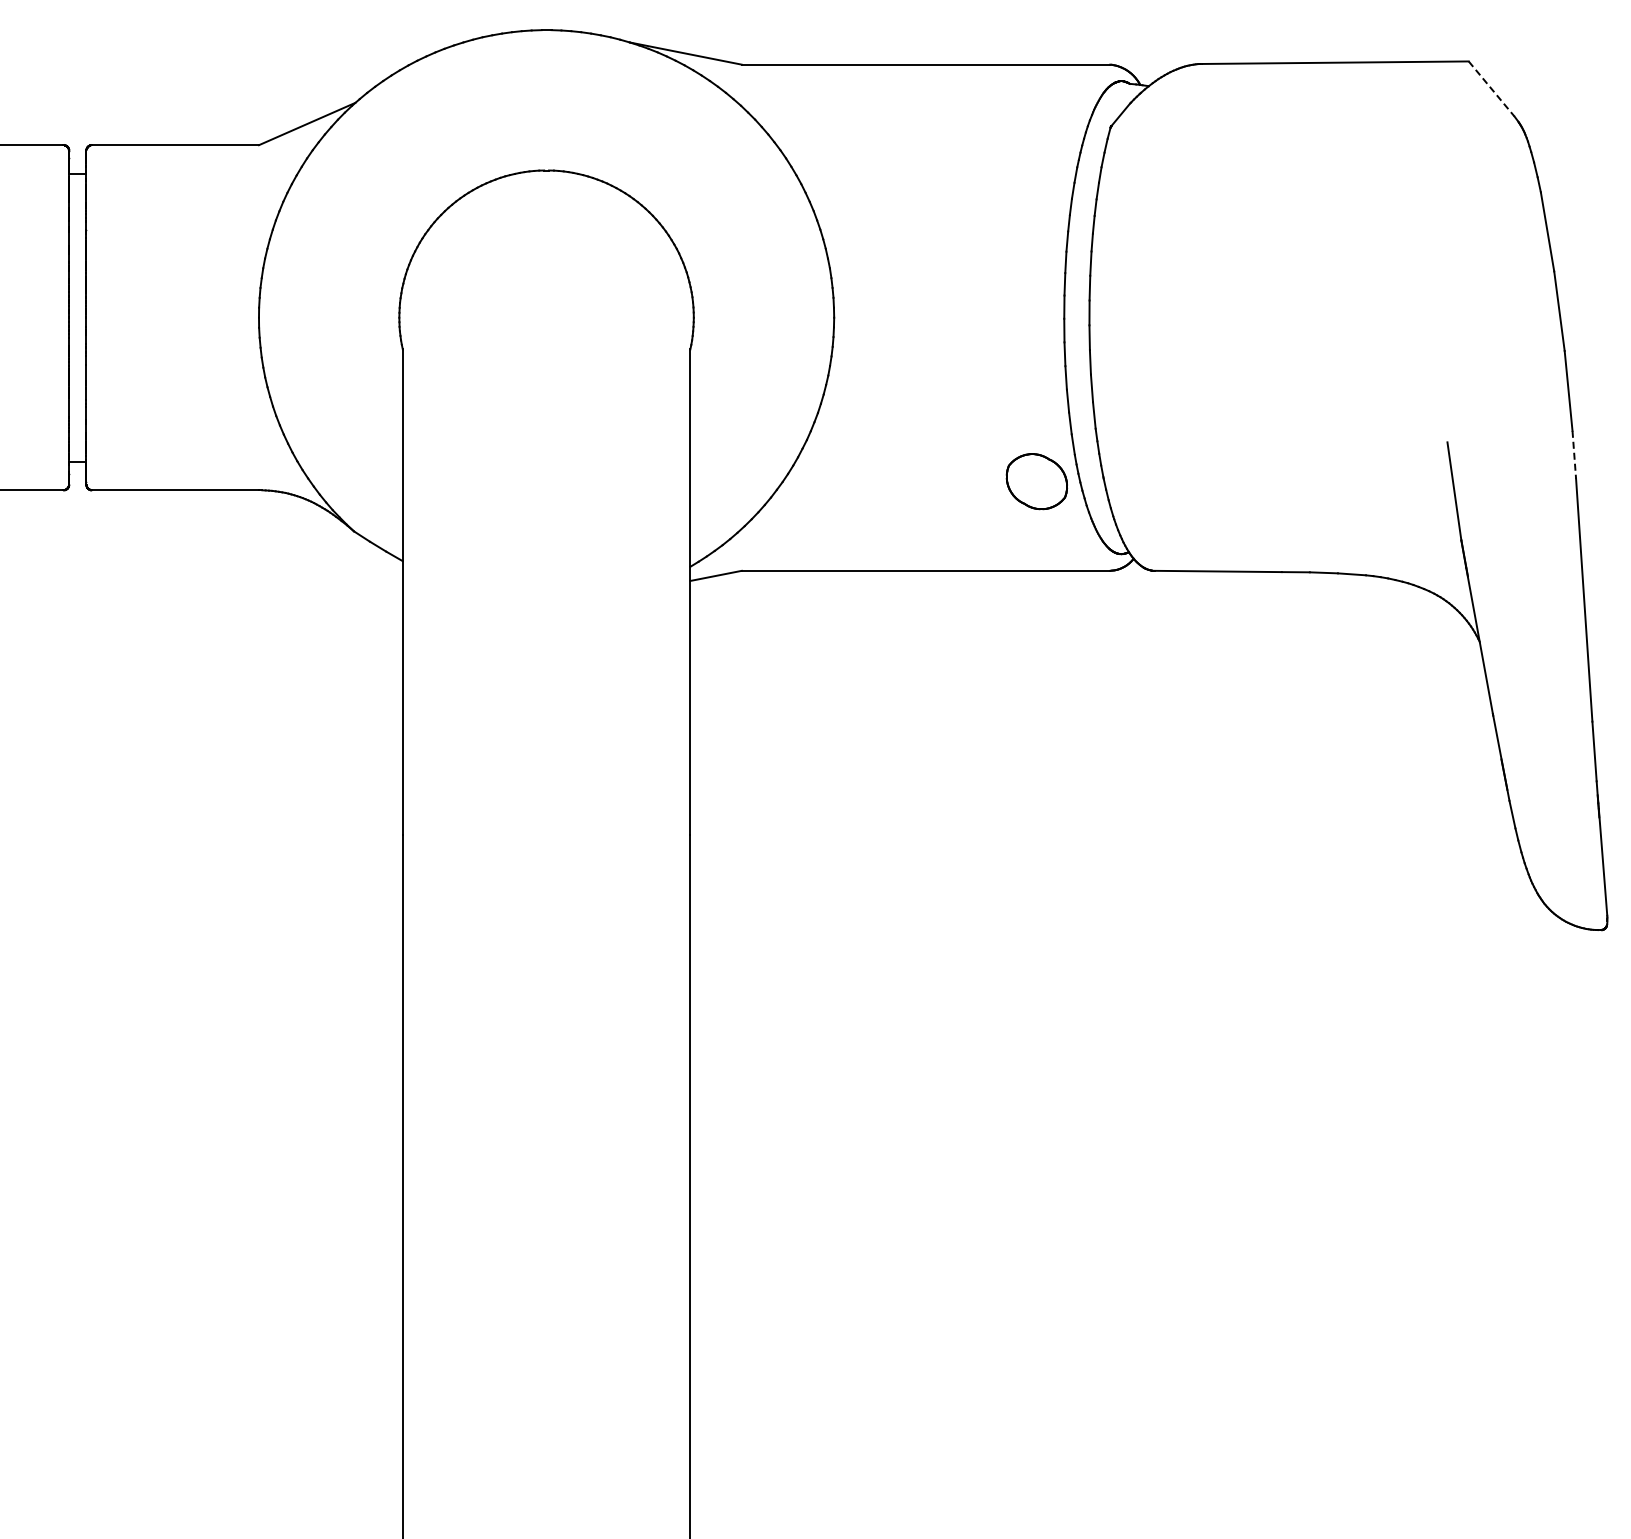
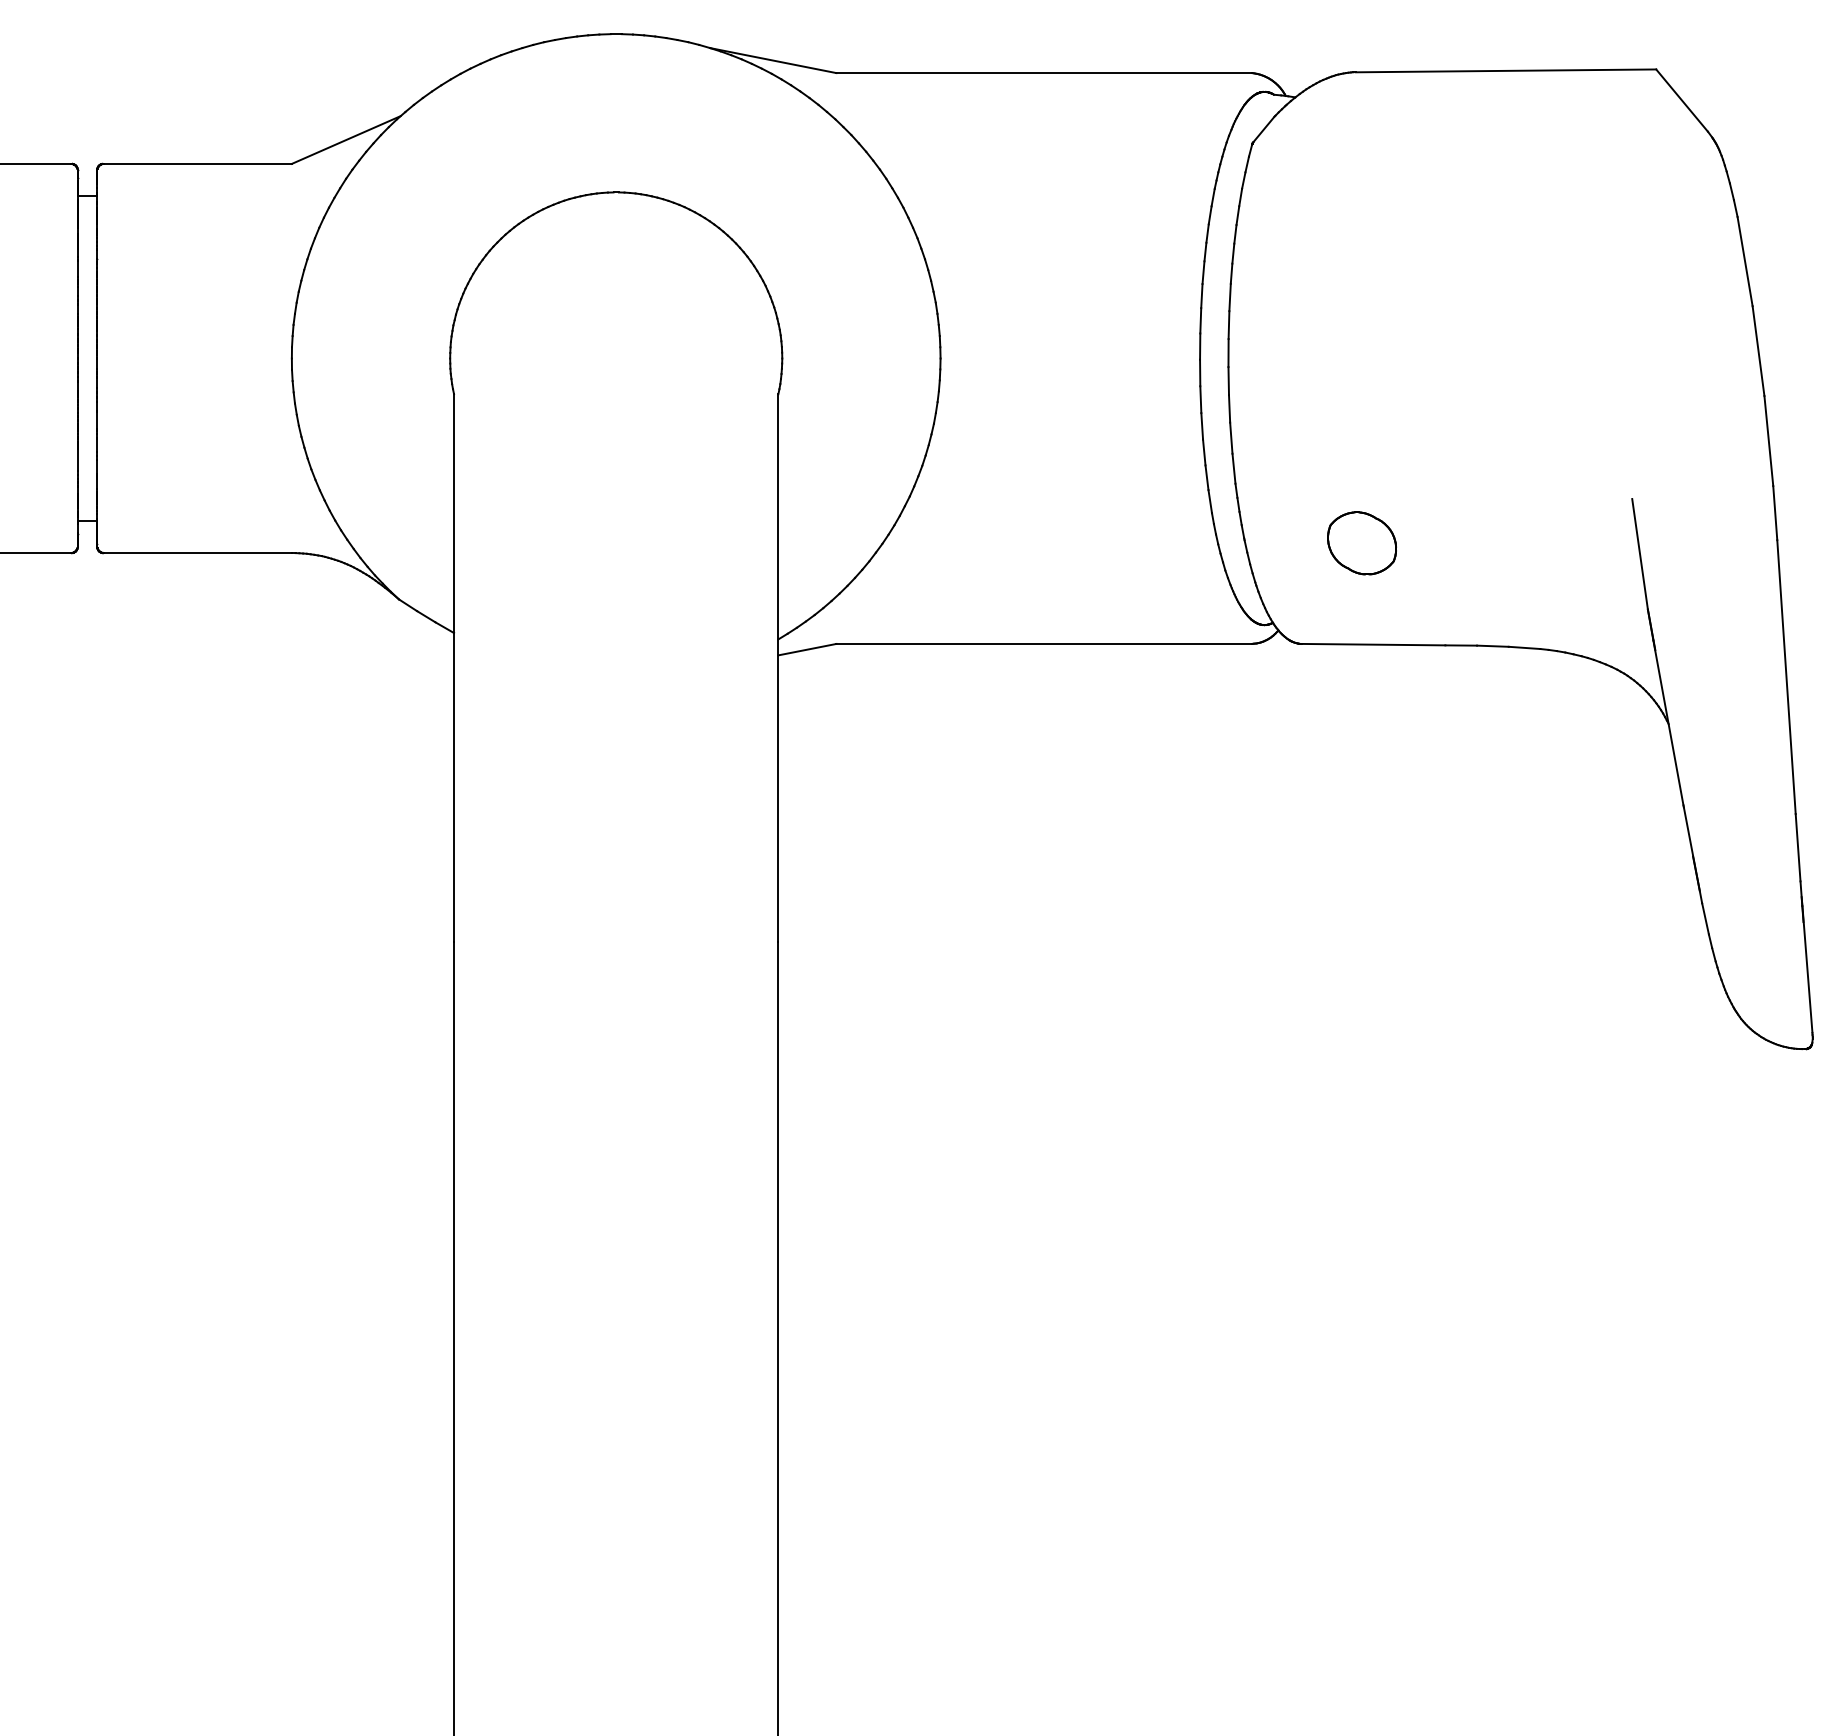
line: (1491, 89) -> (1681, 101), dashed -> solid
line: (1574, 455) -> (1775, 513), dashed -> solid
part: (1036, 481) -> (1361, 543), moved

